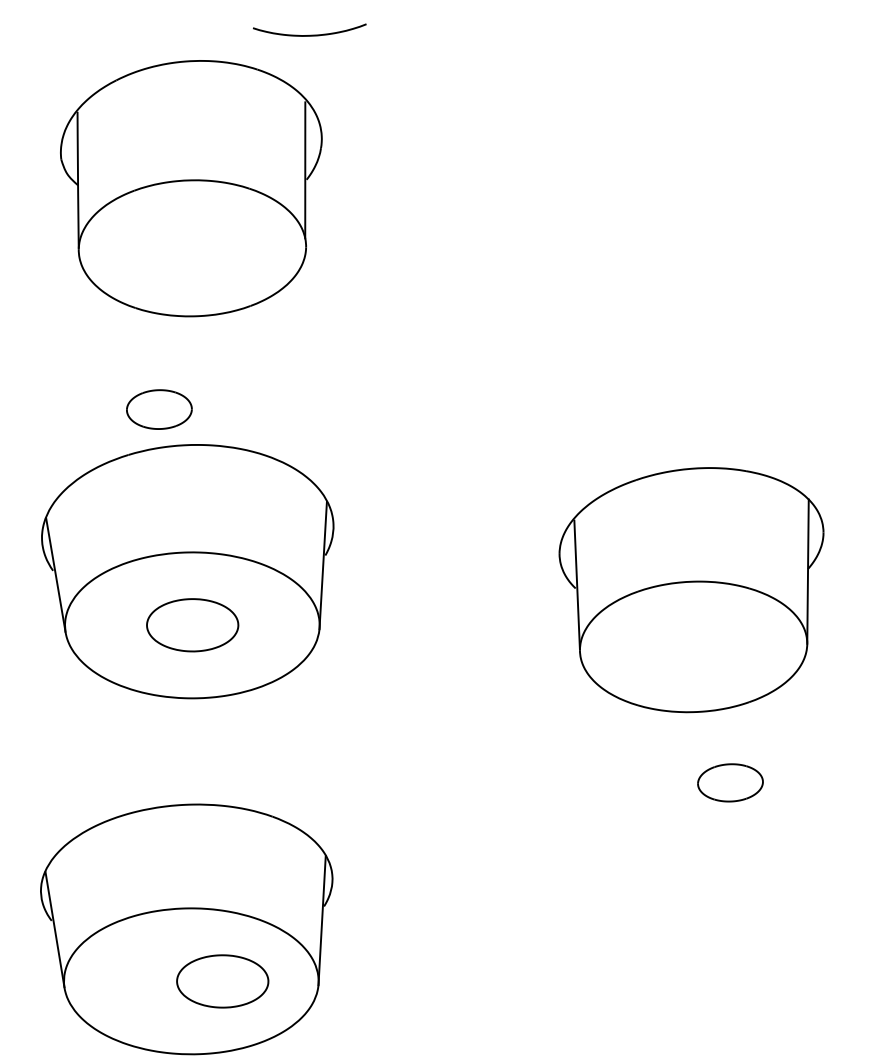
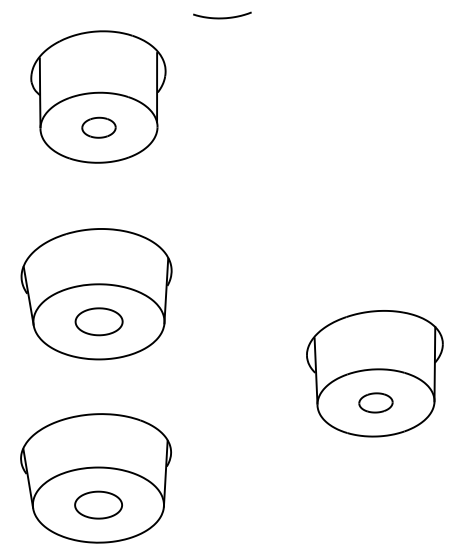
curve: (309, 34) -> (222, 17), moved
part: (158, 409) -> (98, 127), moved
part: (690, 589) -> (374, 373), moved
part: (222, 980) -> (98, 504), moved

